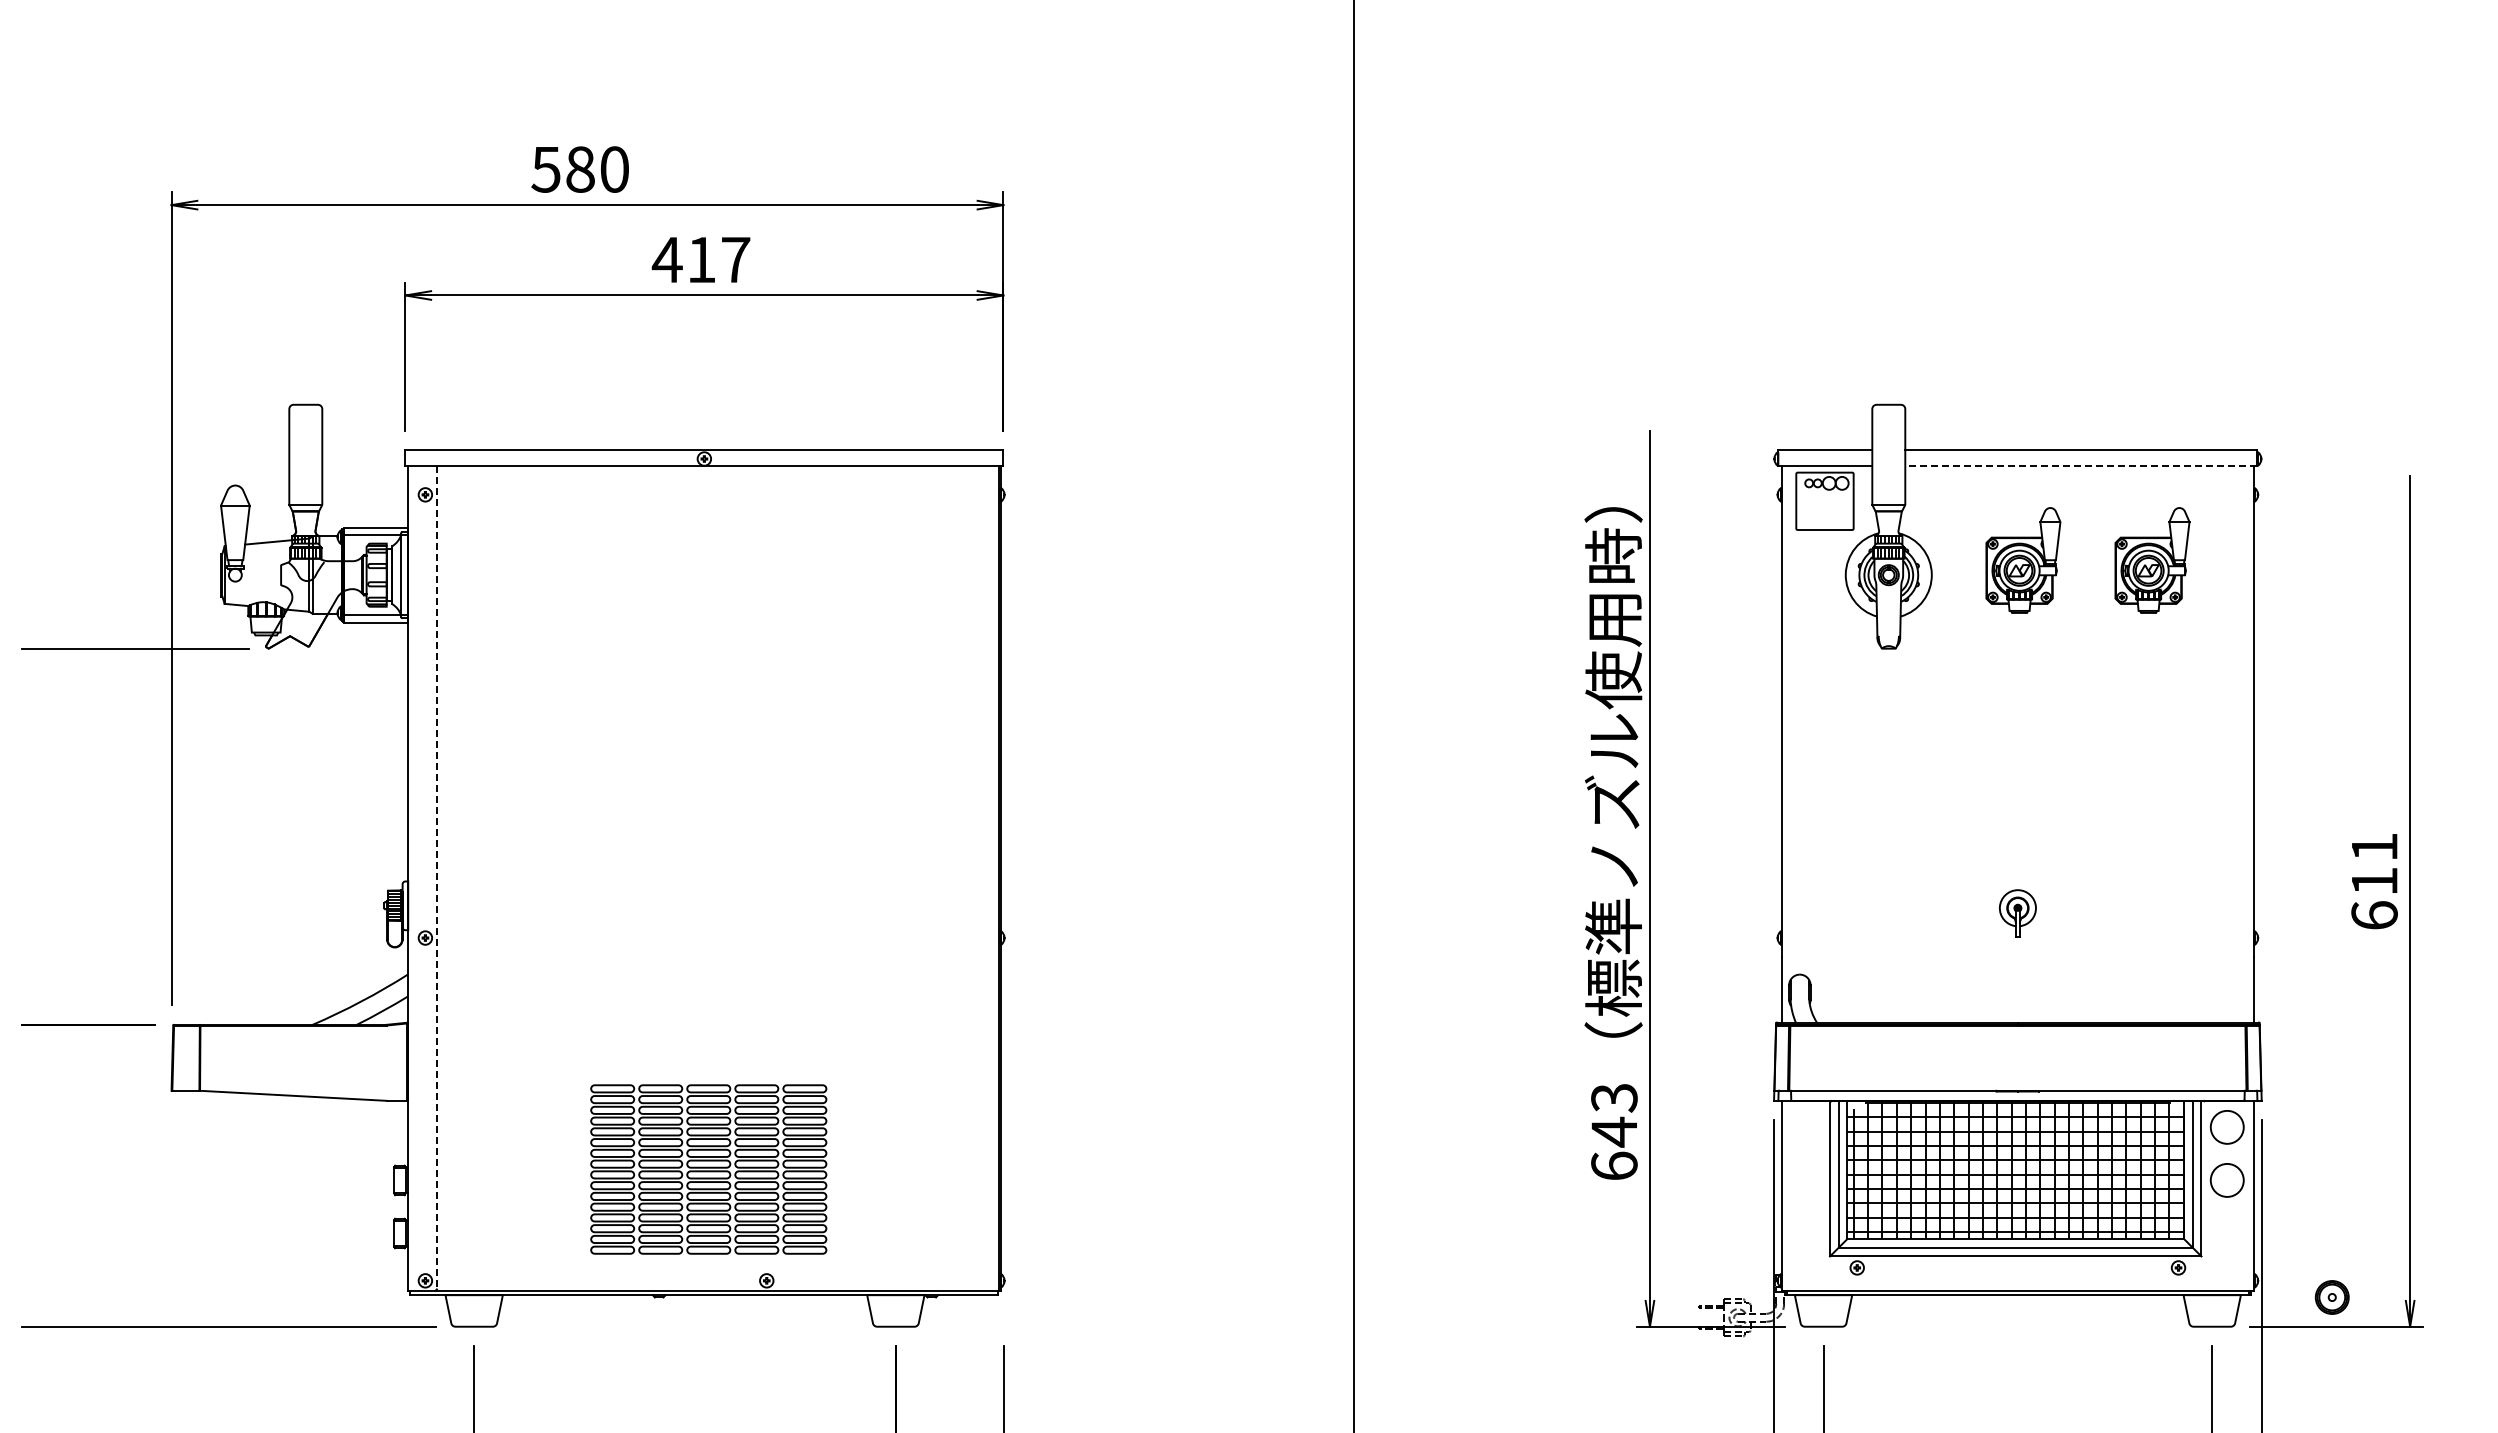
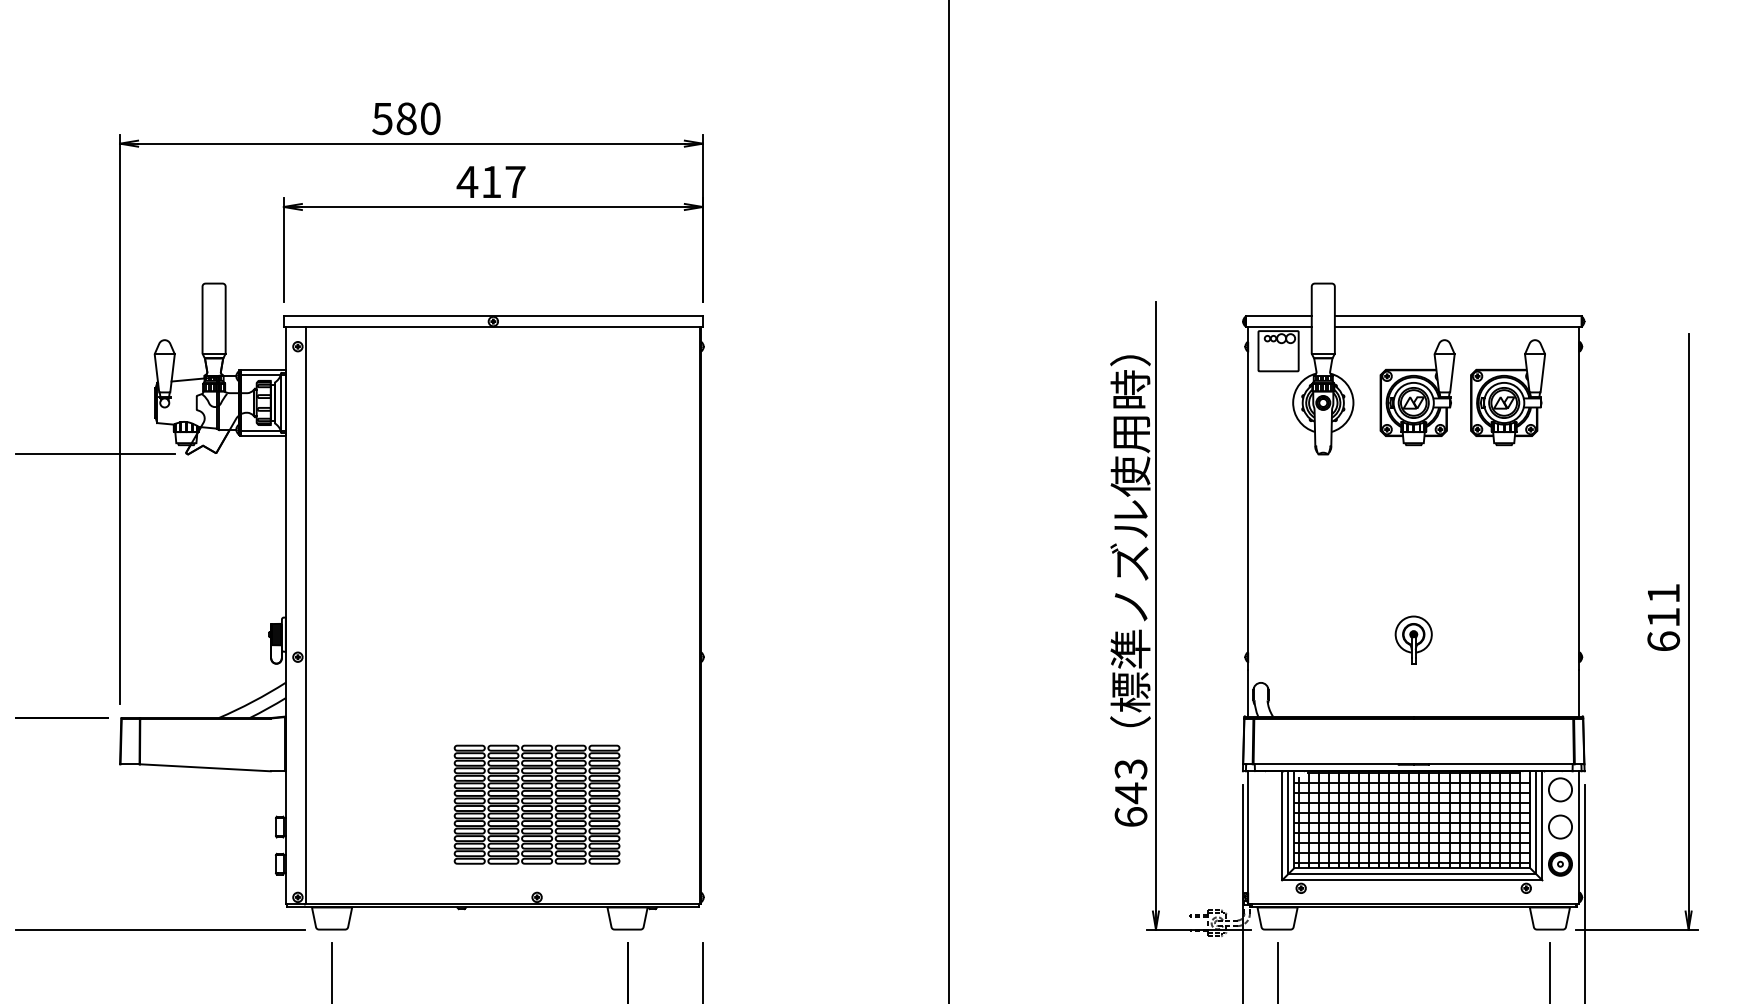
line: (2080, 466) -> (1457, 326), dashed -> solid
part: (2023, 560) -> (1417, 392), size x1.43
part: (2152, 560) -> (1508, 392), size x1.43
line: (436, 877) -> (305, 614), dashed -> solid
part: (2017, 913) -> (1413, 640), size x1.43
part: (708, 1169) -> (536, 804), moved
part: (2331, 1297) -> (1559, 864), moved

